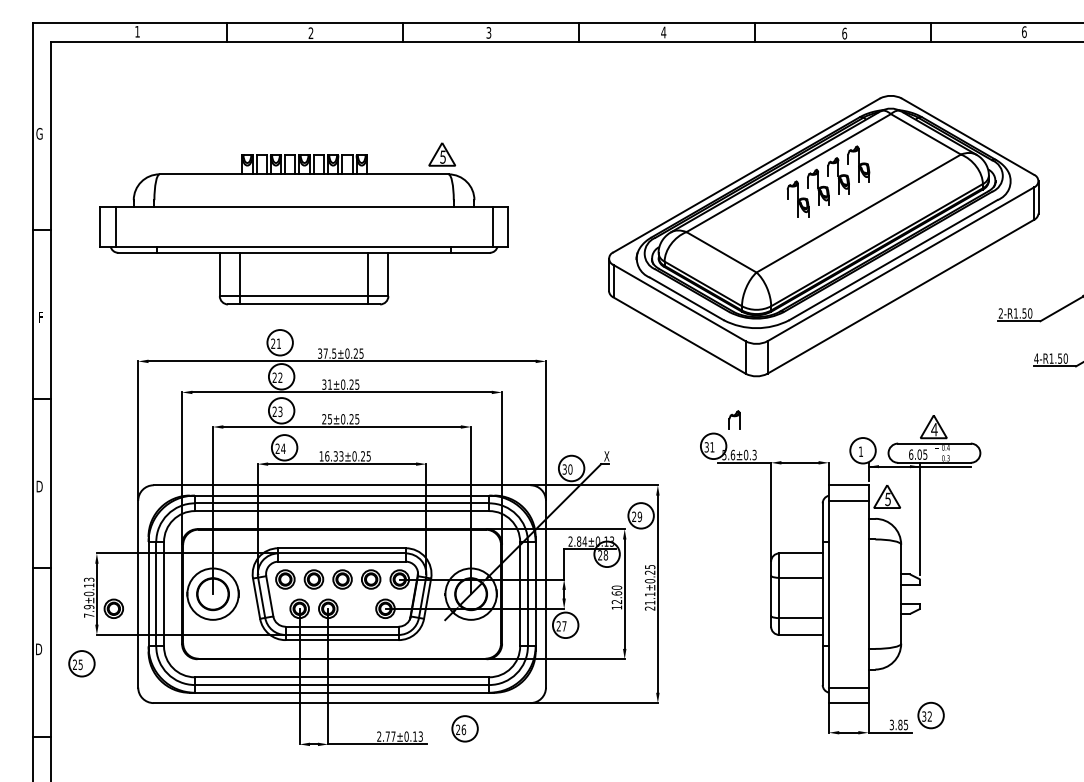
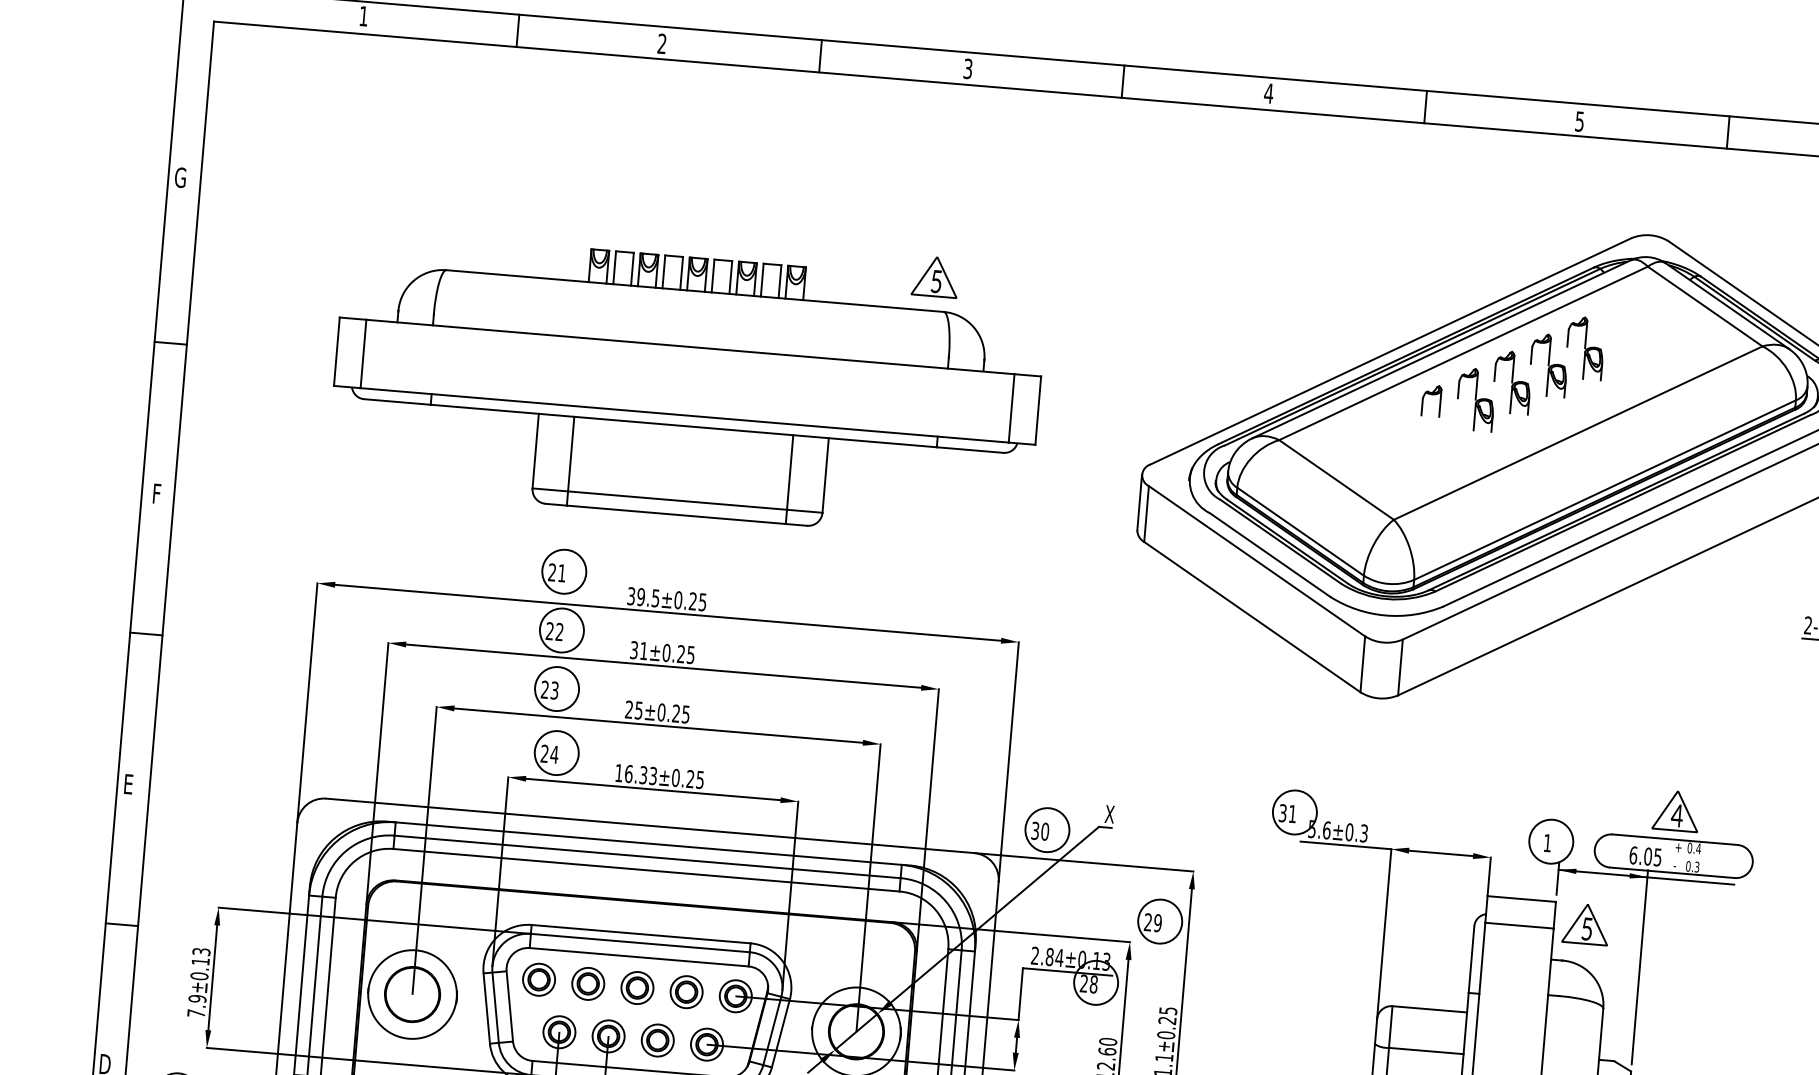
text: (844, 33) -> (1579, 121), 6 -> 5
part: (303, 223) -> (687, 375), moved
text: (325, 353) -> (640, 596), 37.5±0.25 -> 39.5±0.25
part: (734, 419) -> (1431, 399), moved
text: (39, 486) -> (129, 784), D -> E
part: (113, 608) -> (657, 1039), moved

